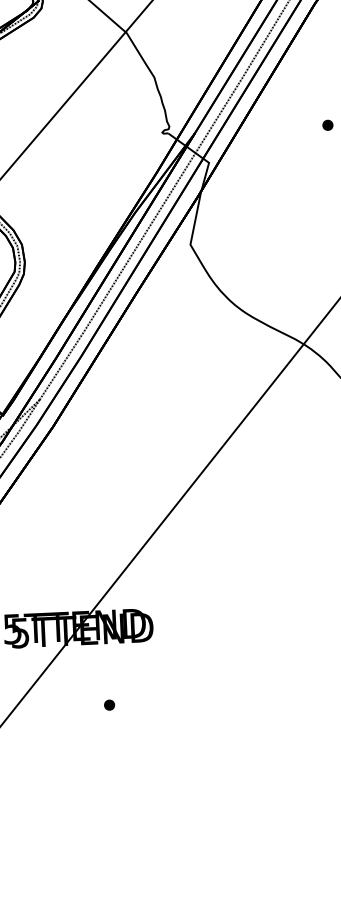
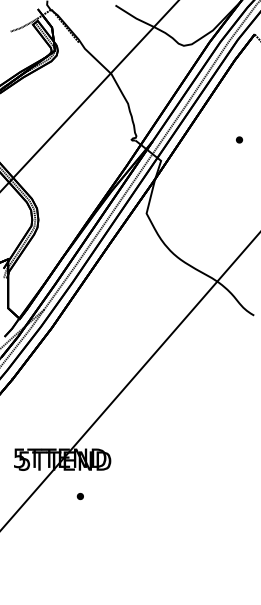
part: (108, 705) -> (79, 496), moved

